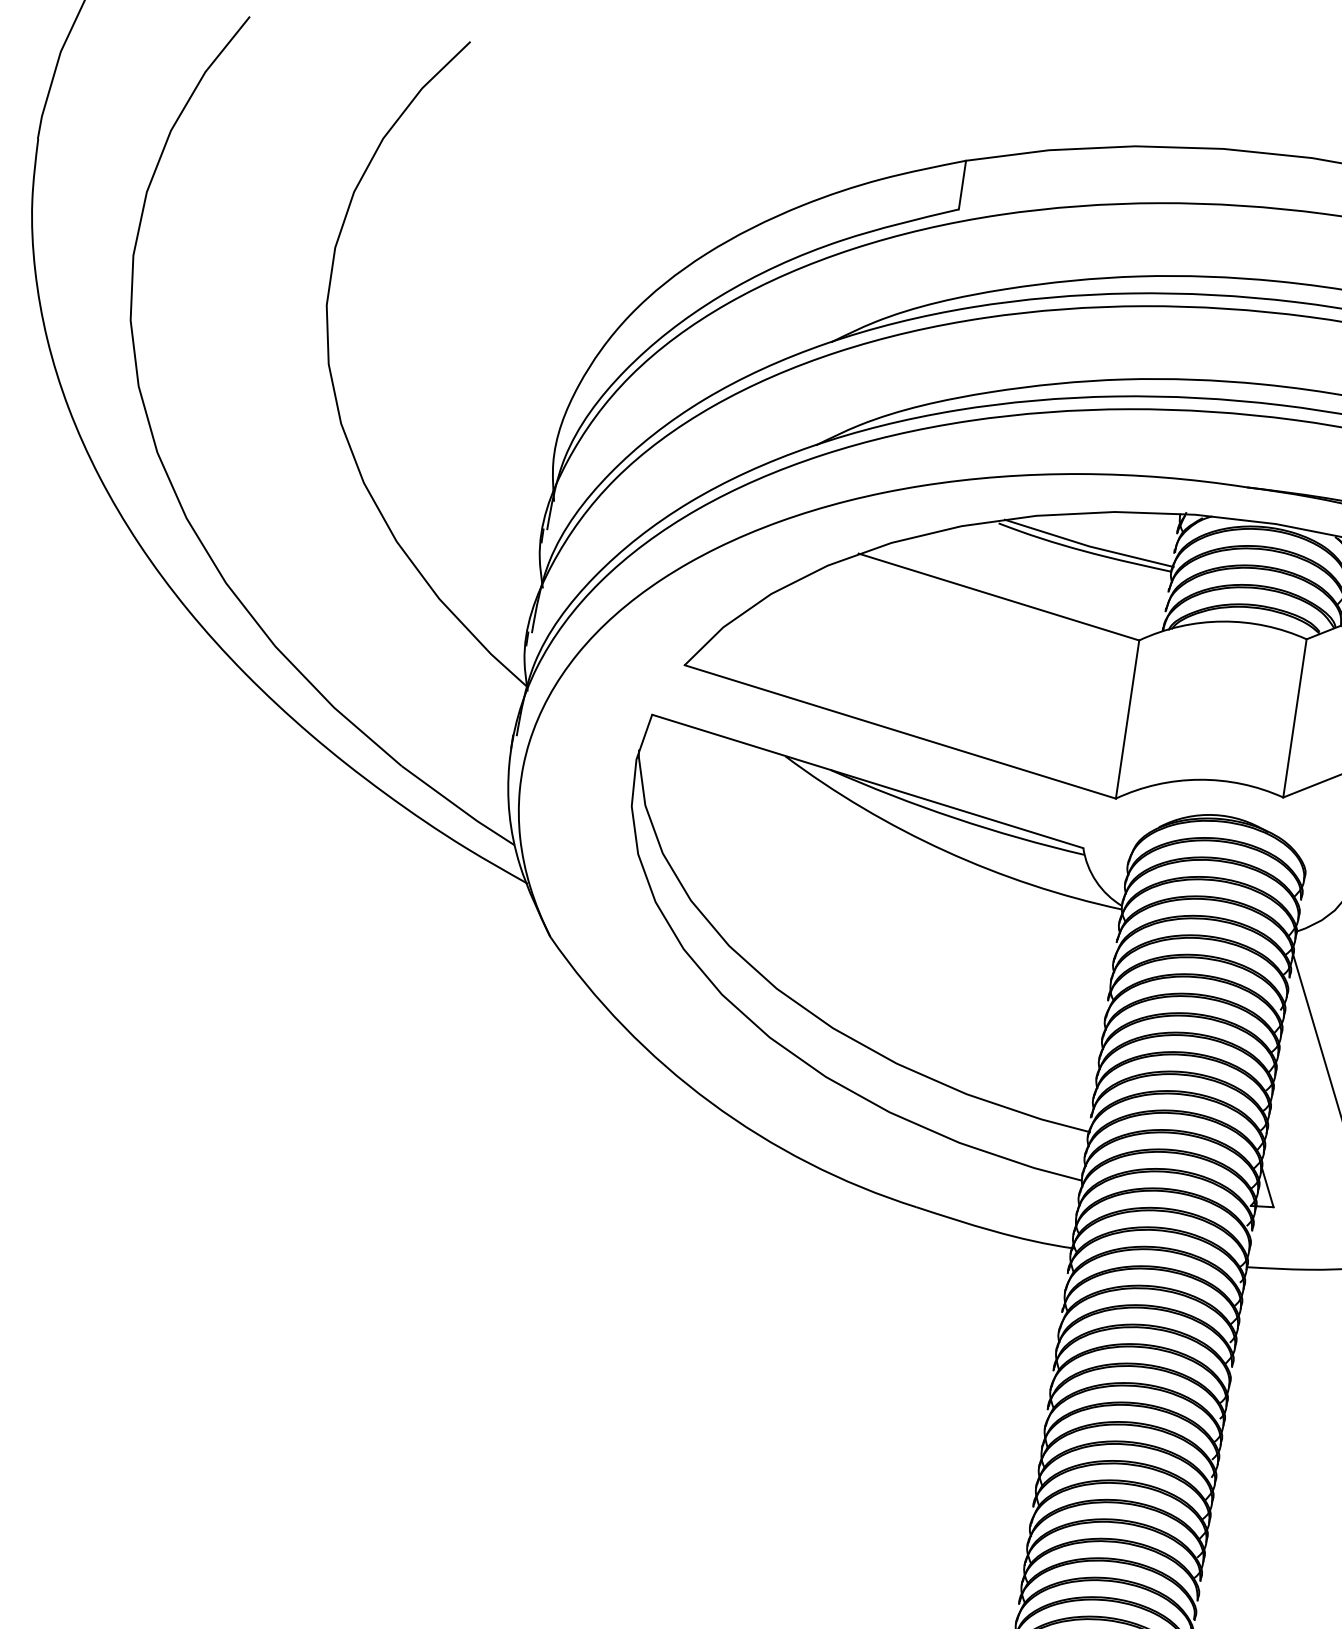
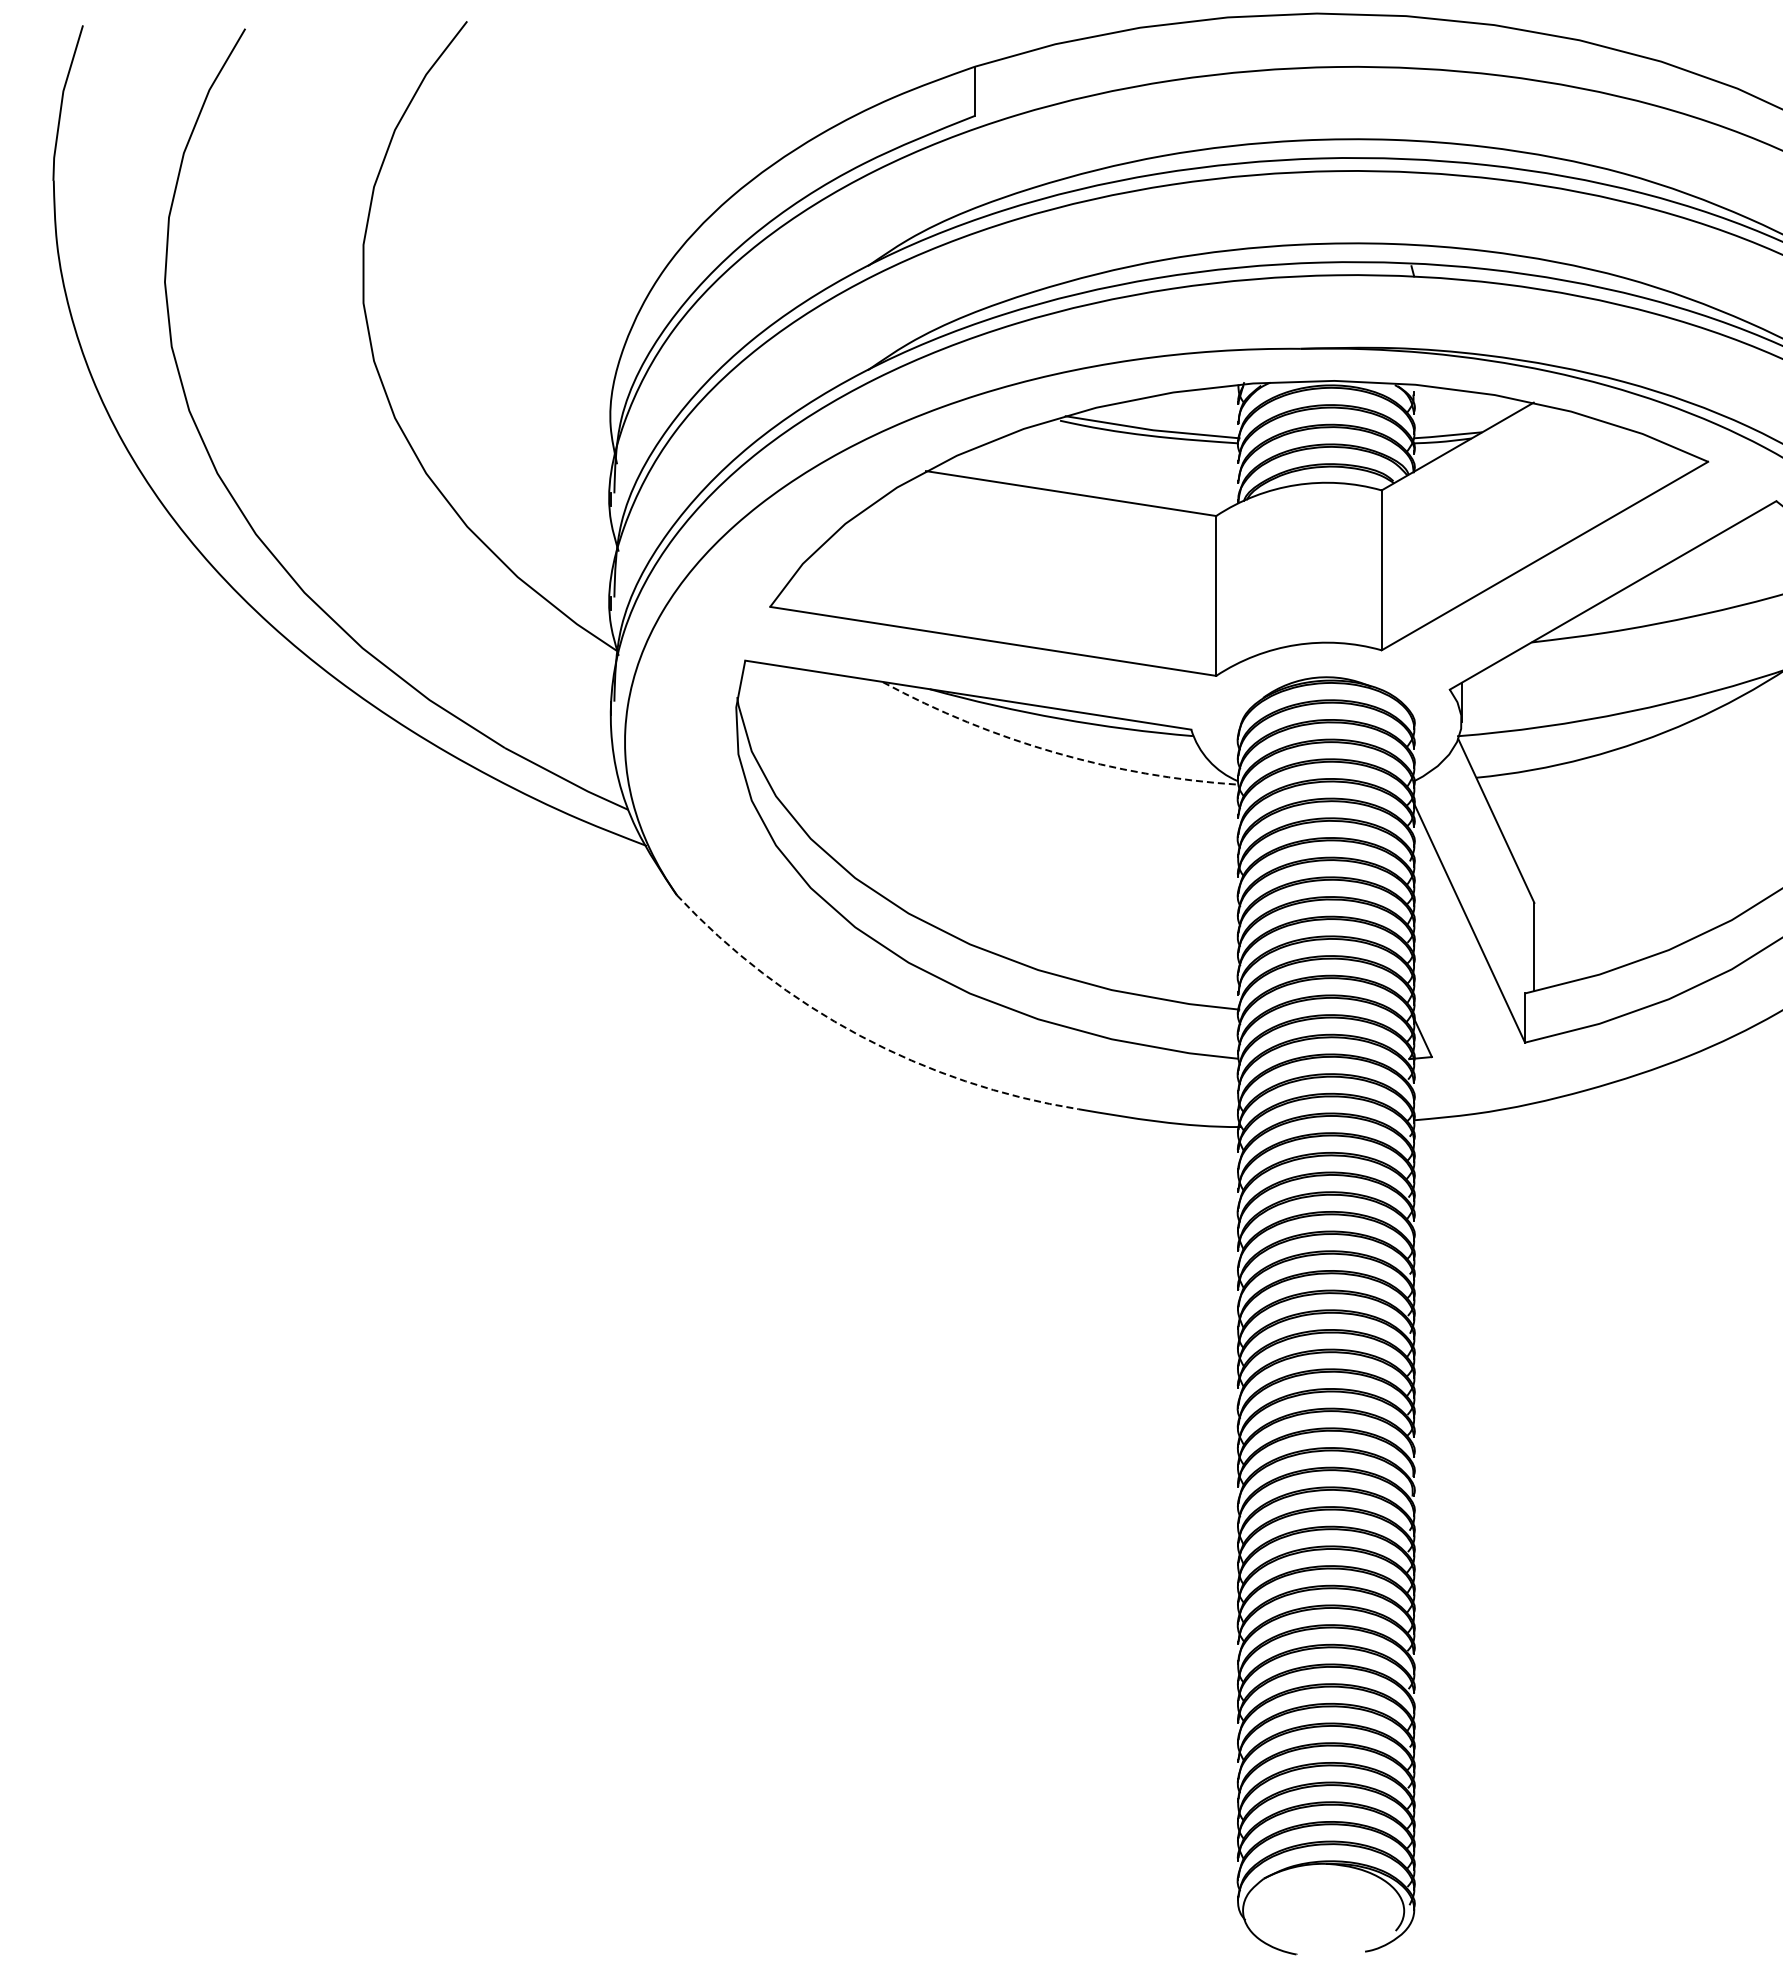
arc: (945, 850) -> (1055, 752), solid -> dashed
arc: (710, 1102) -> (859, 1035), solid -> dashed

